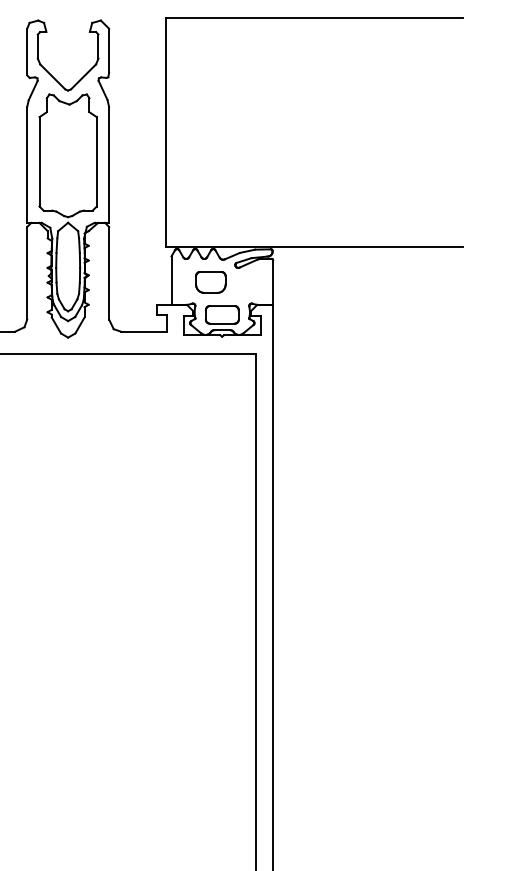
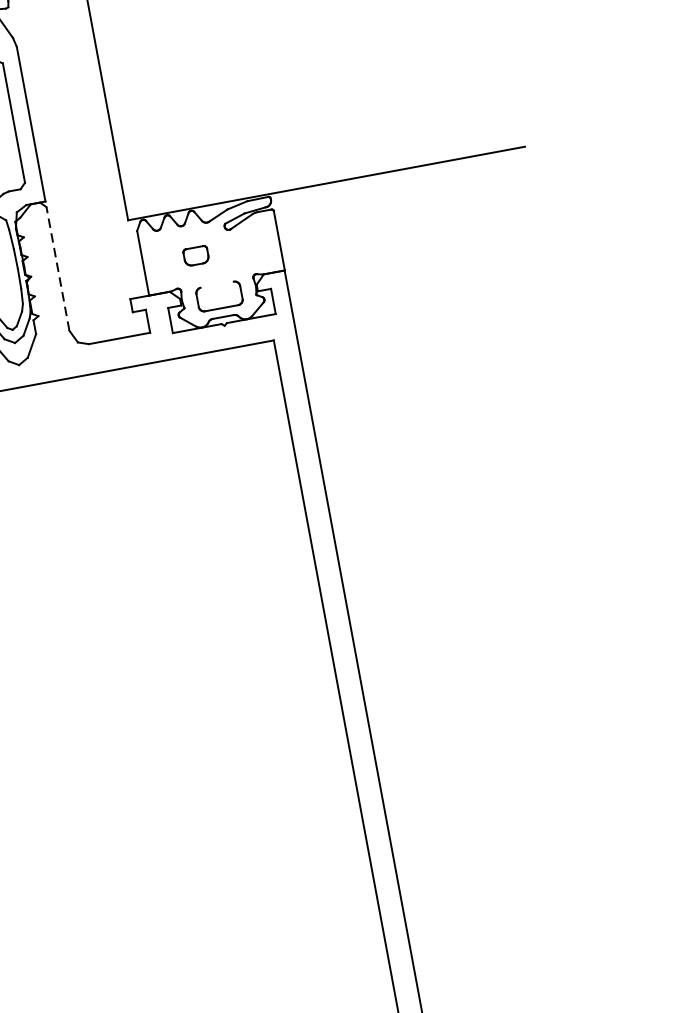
line: (109, 272) -> (58, 267), solid -> dashed
part: (210, 282) -> (195, 256), size x0.6
line: (221, 306) -> (216, 285), removed

